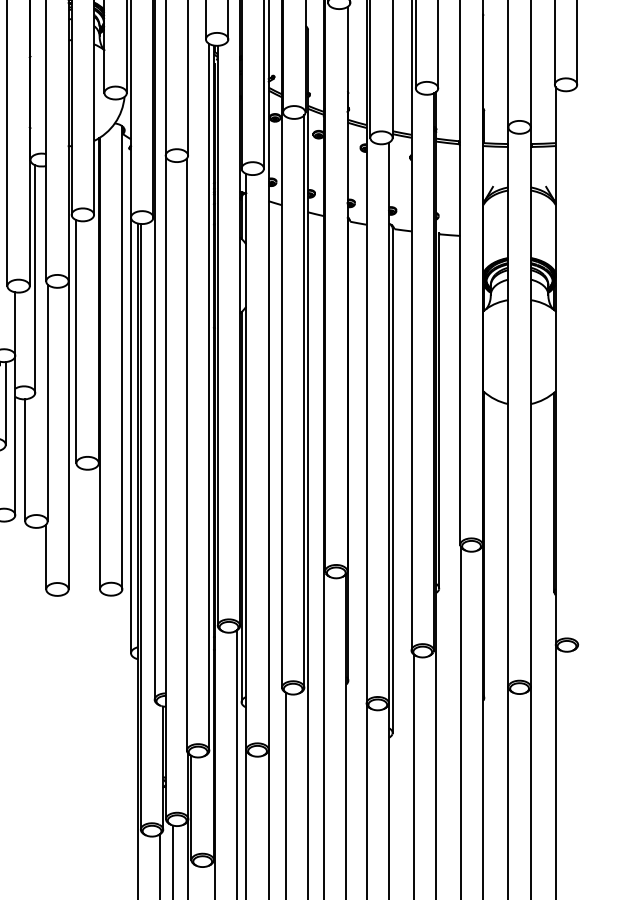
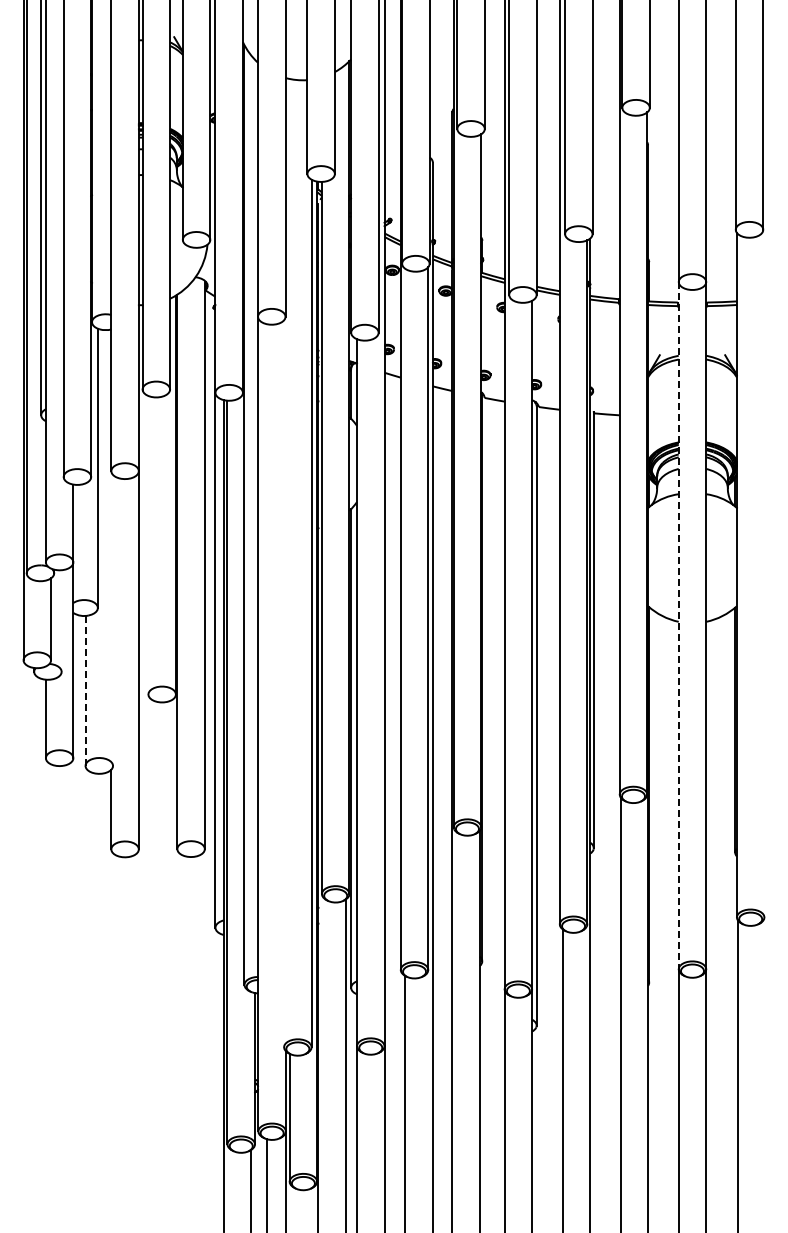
line: (76, 341) -> (148, 545), removed
line: (5, 403) -> (61, 620), removed
line: (47, 403) -> (113, 620), removed
line: (508, 407) -> (678, 625), solid -> dashed
line: (187, 454) -> (284, 683), removed
line: (25, 460) -> (85, 691), solid -> dashed

